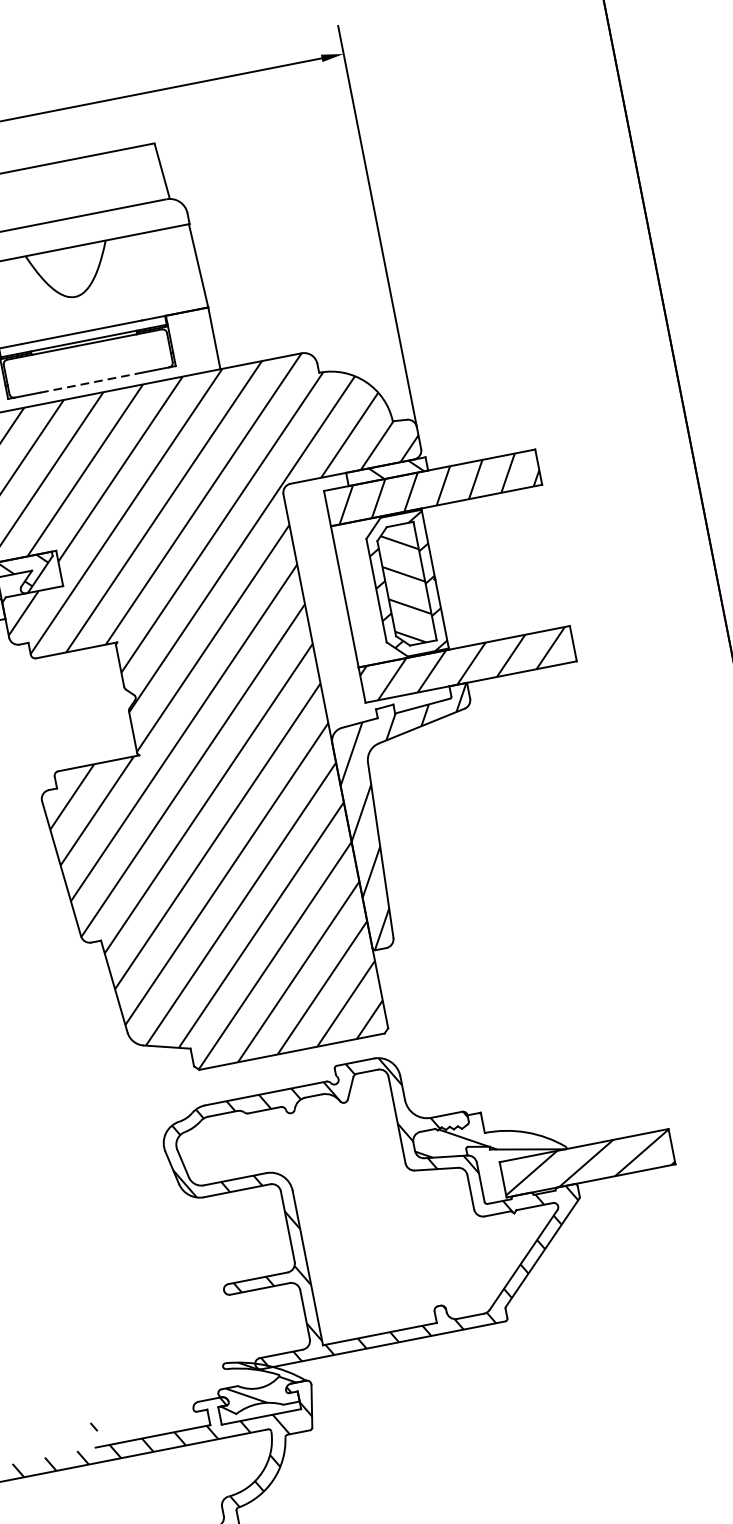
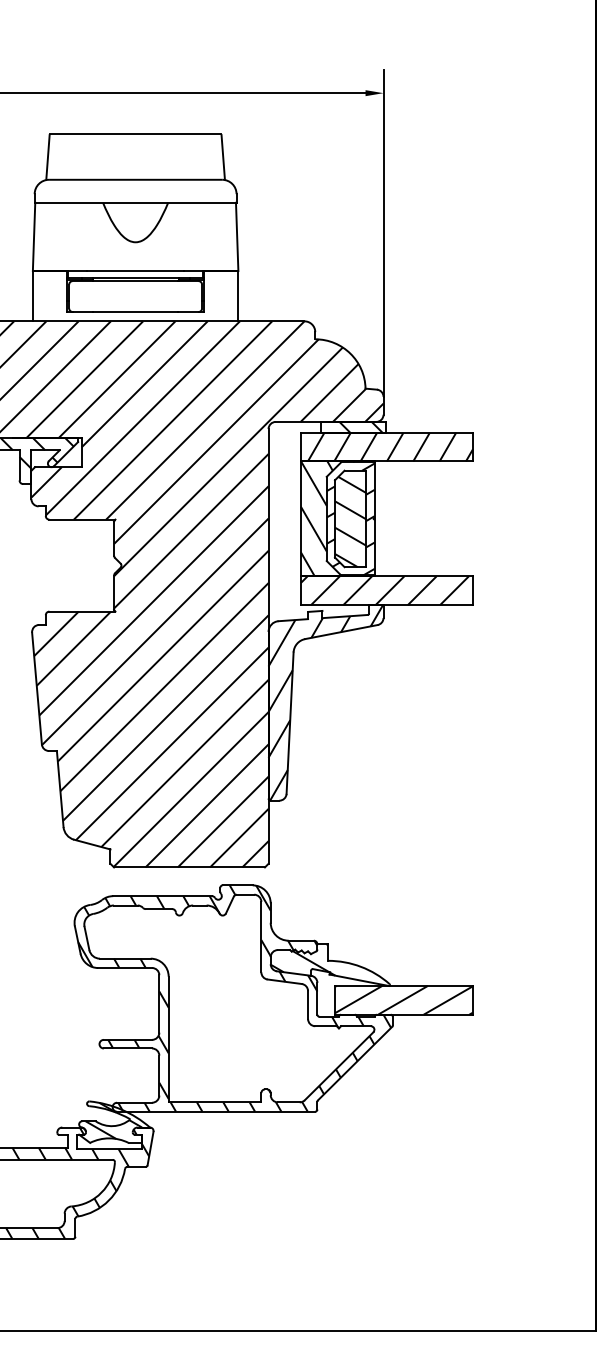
line: (93, 382) -> (136, 312), dashed -> solid
hatch: (384, 588) -> (333, 518), added

